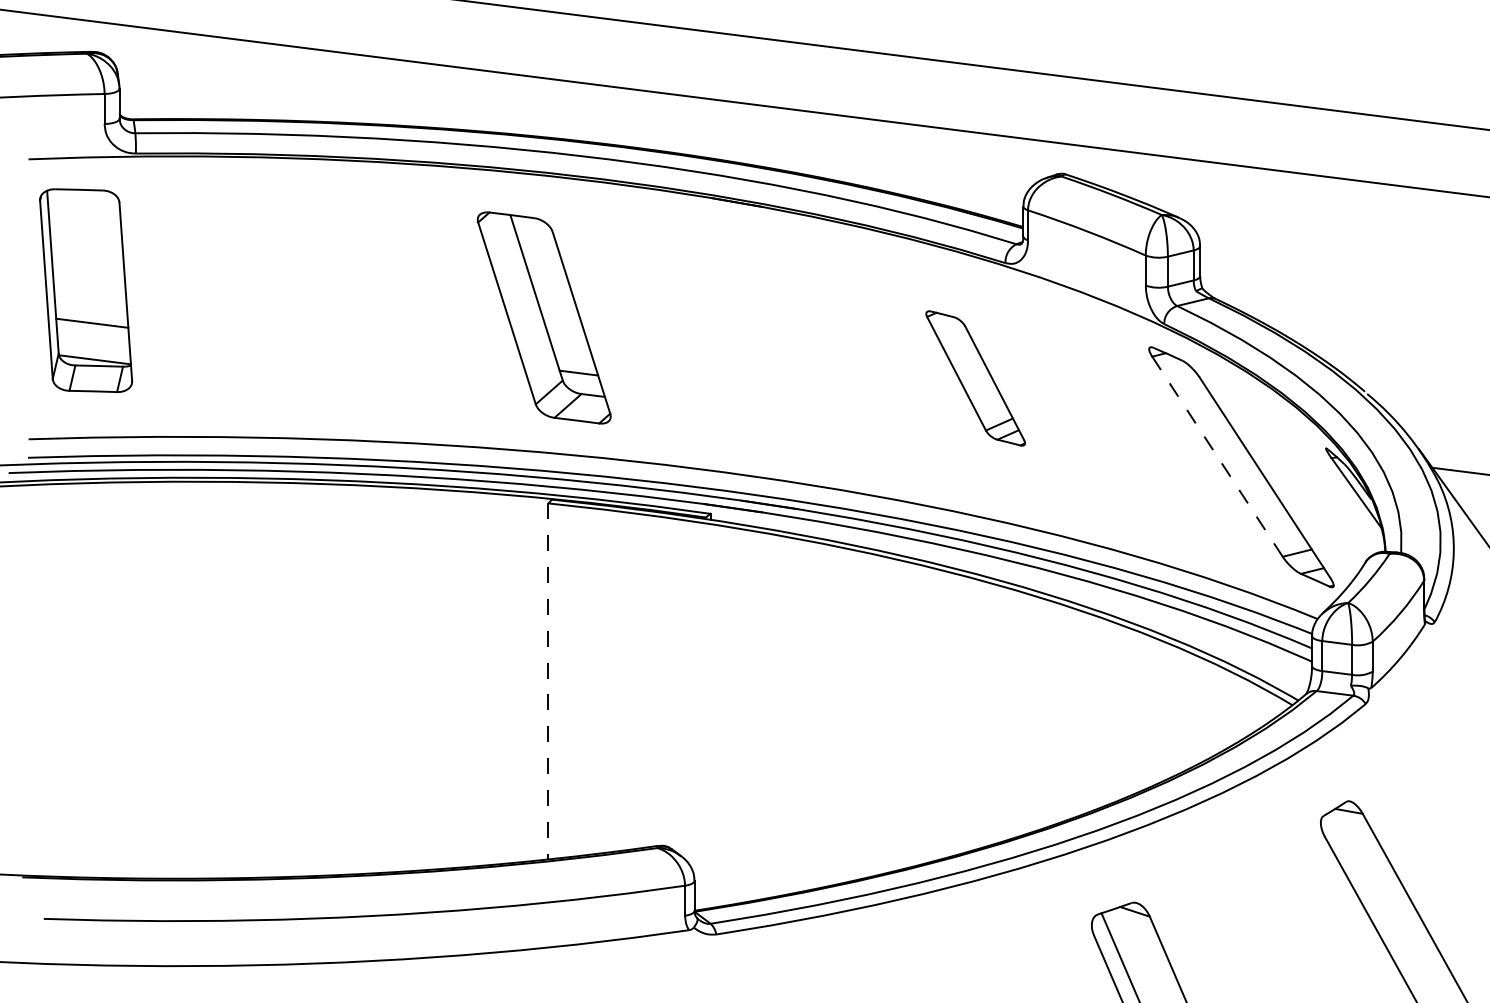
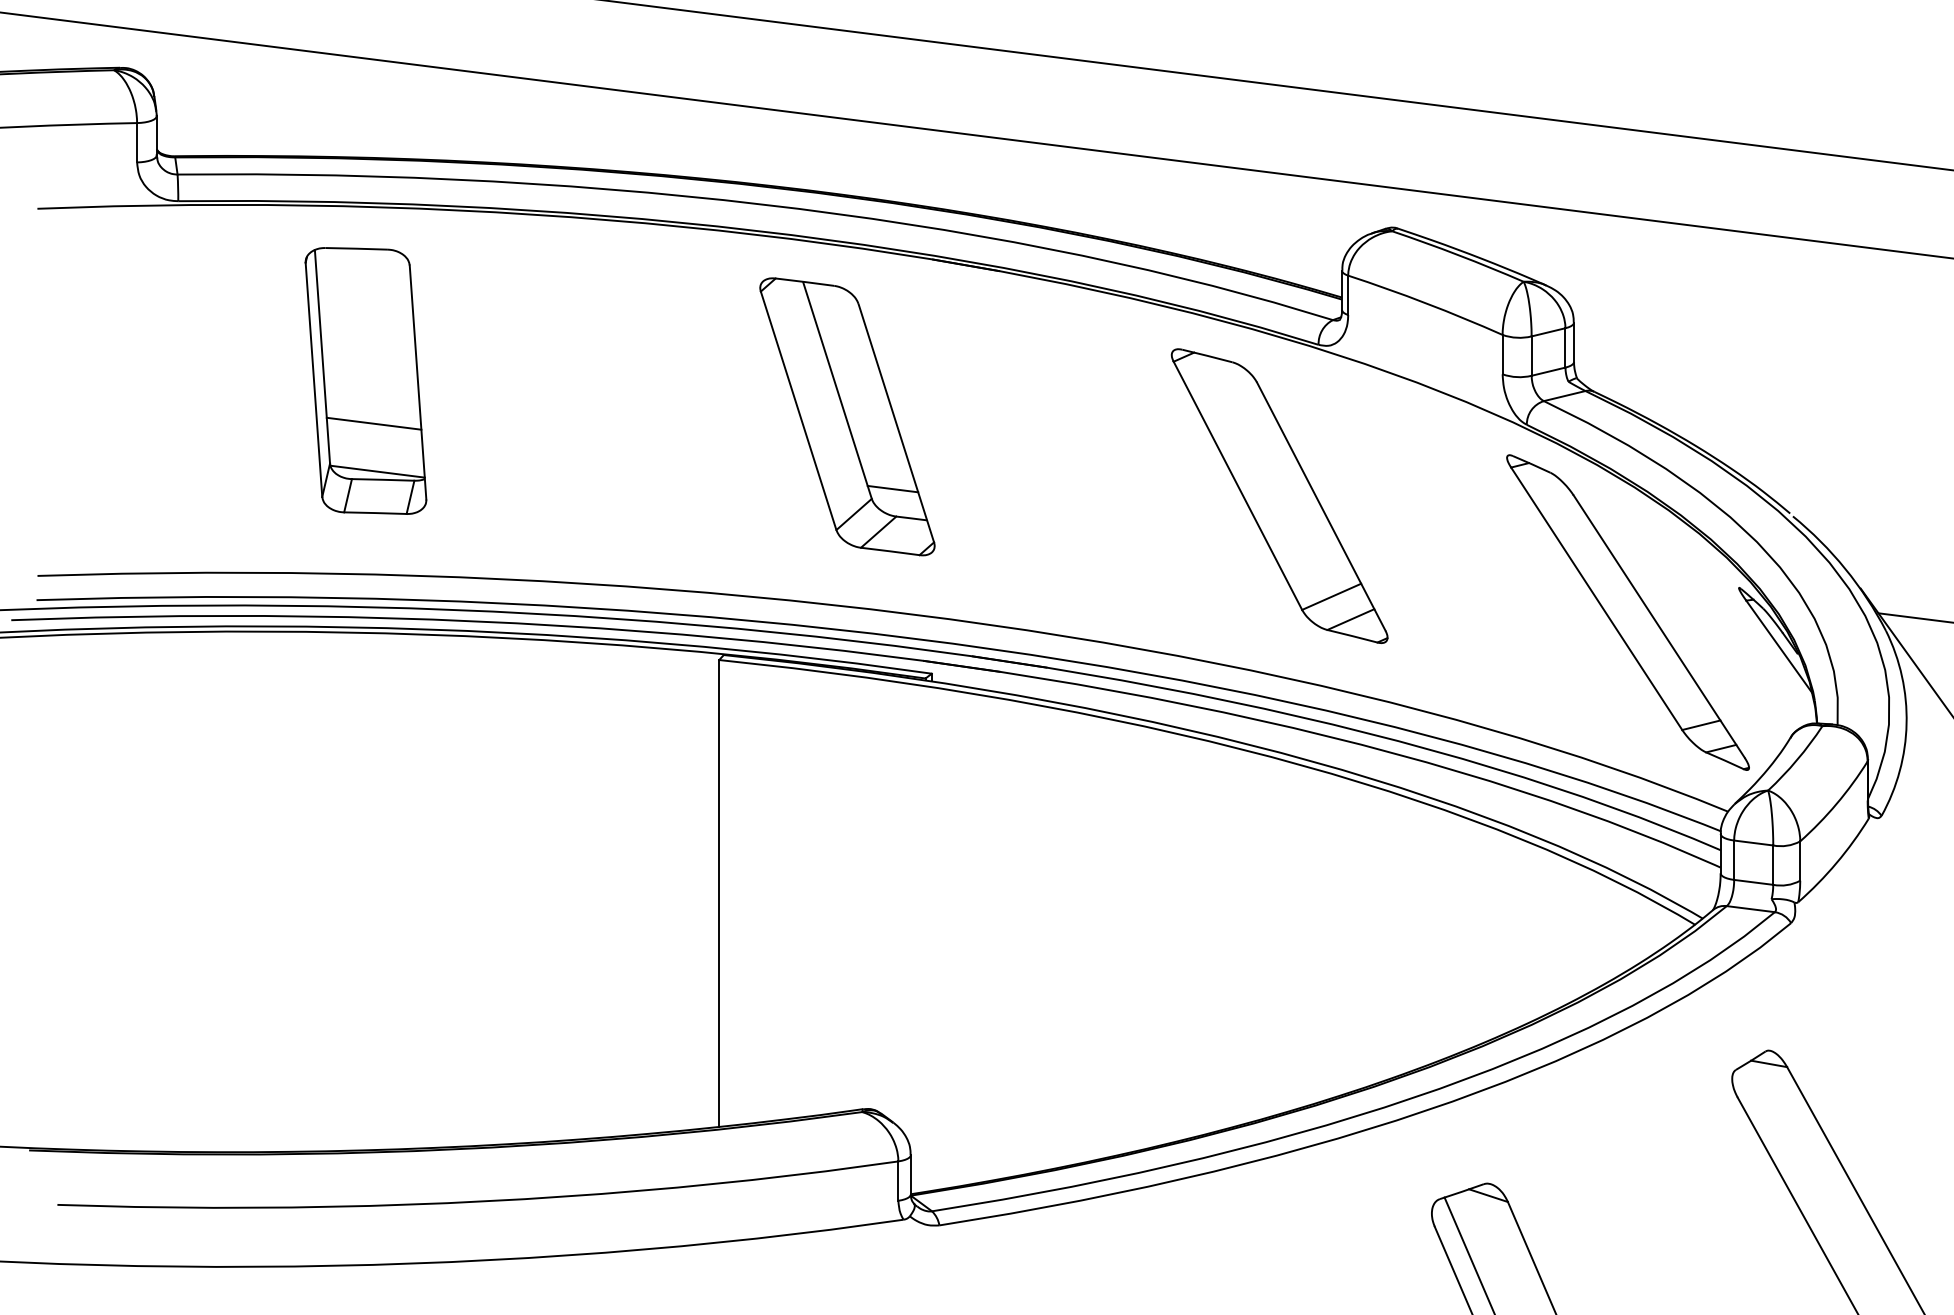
part: (86, 290) -> (366, 380), moved
part: (543, 317) -> (846, 416), moved
part: (975, 378) -> (1279, 496), size x1.67
line: (1217, 457) -> (1596, 599), dashed -> solid
line: (548, 681) -> (719, 893), dashed -> solid

